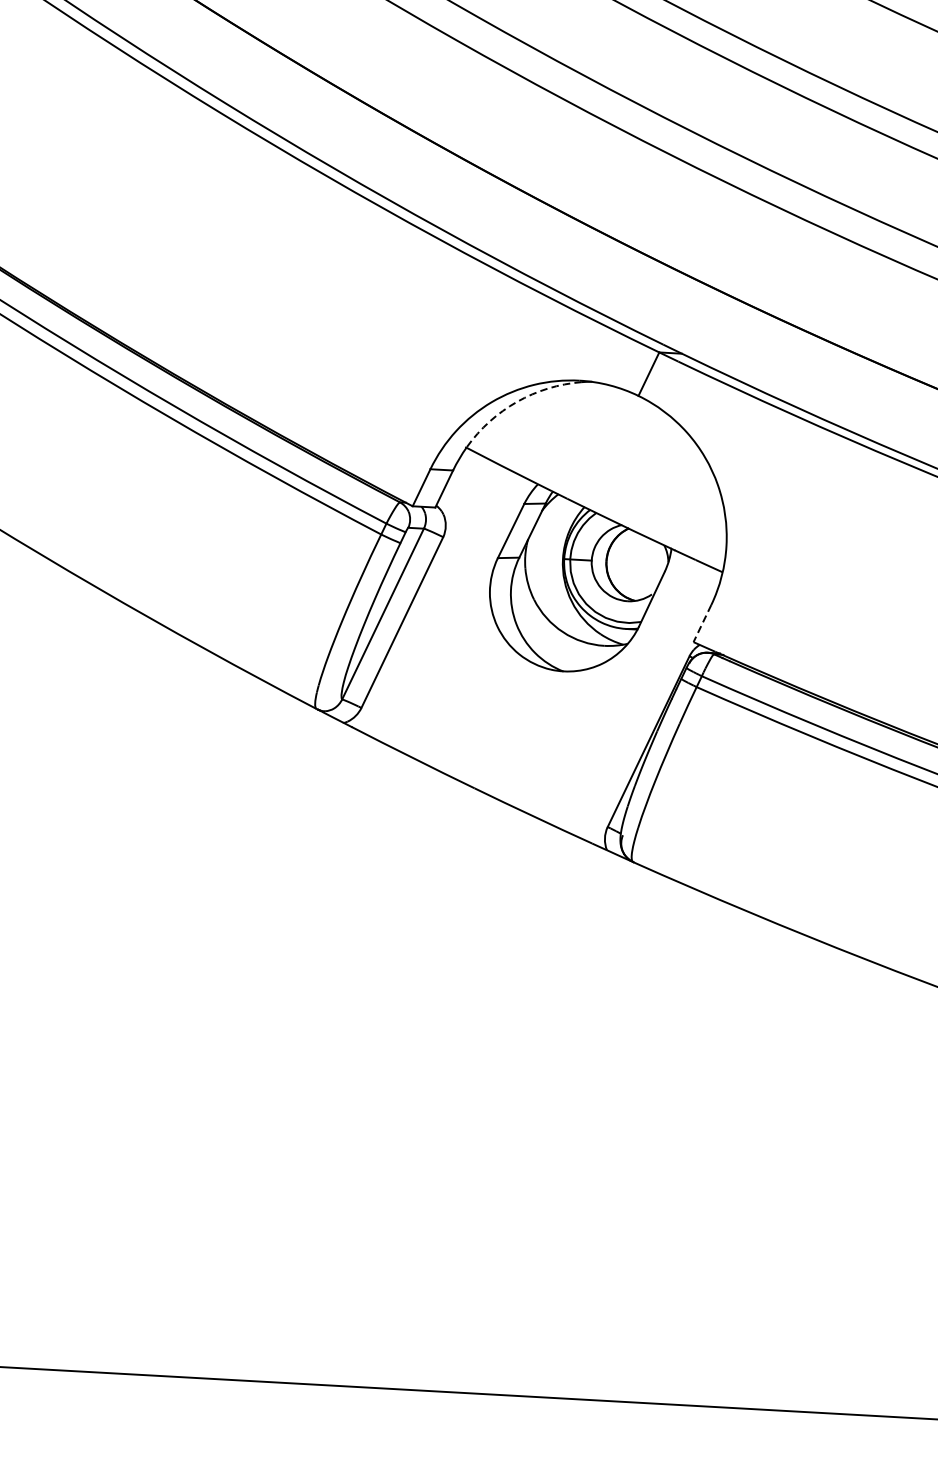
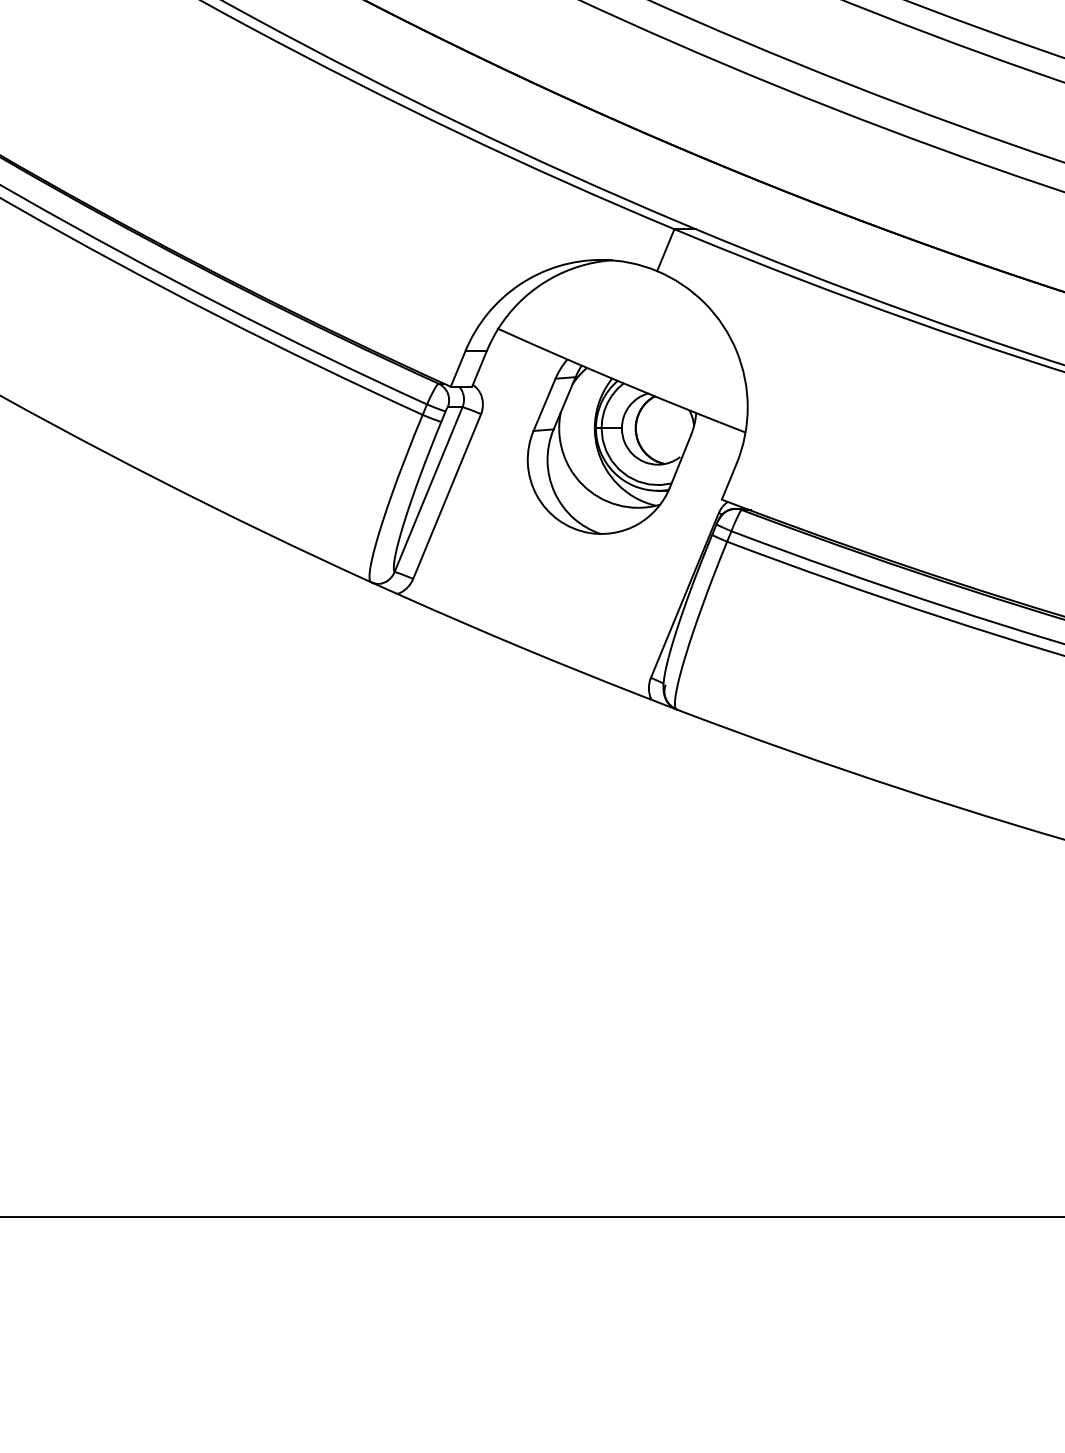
arc: (517, 402) -> (543, 283), dashed -> solid
line: (702, 624) -> (729, 482), dashed -> solid

